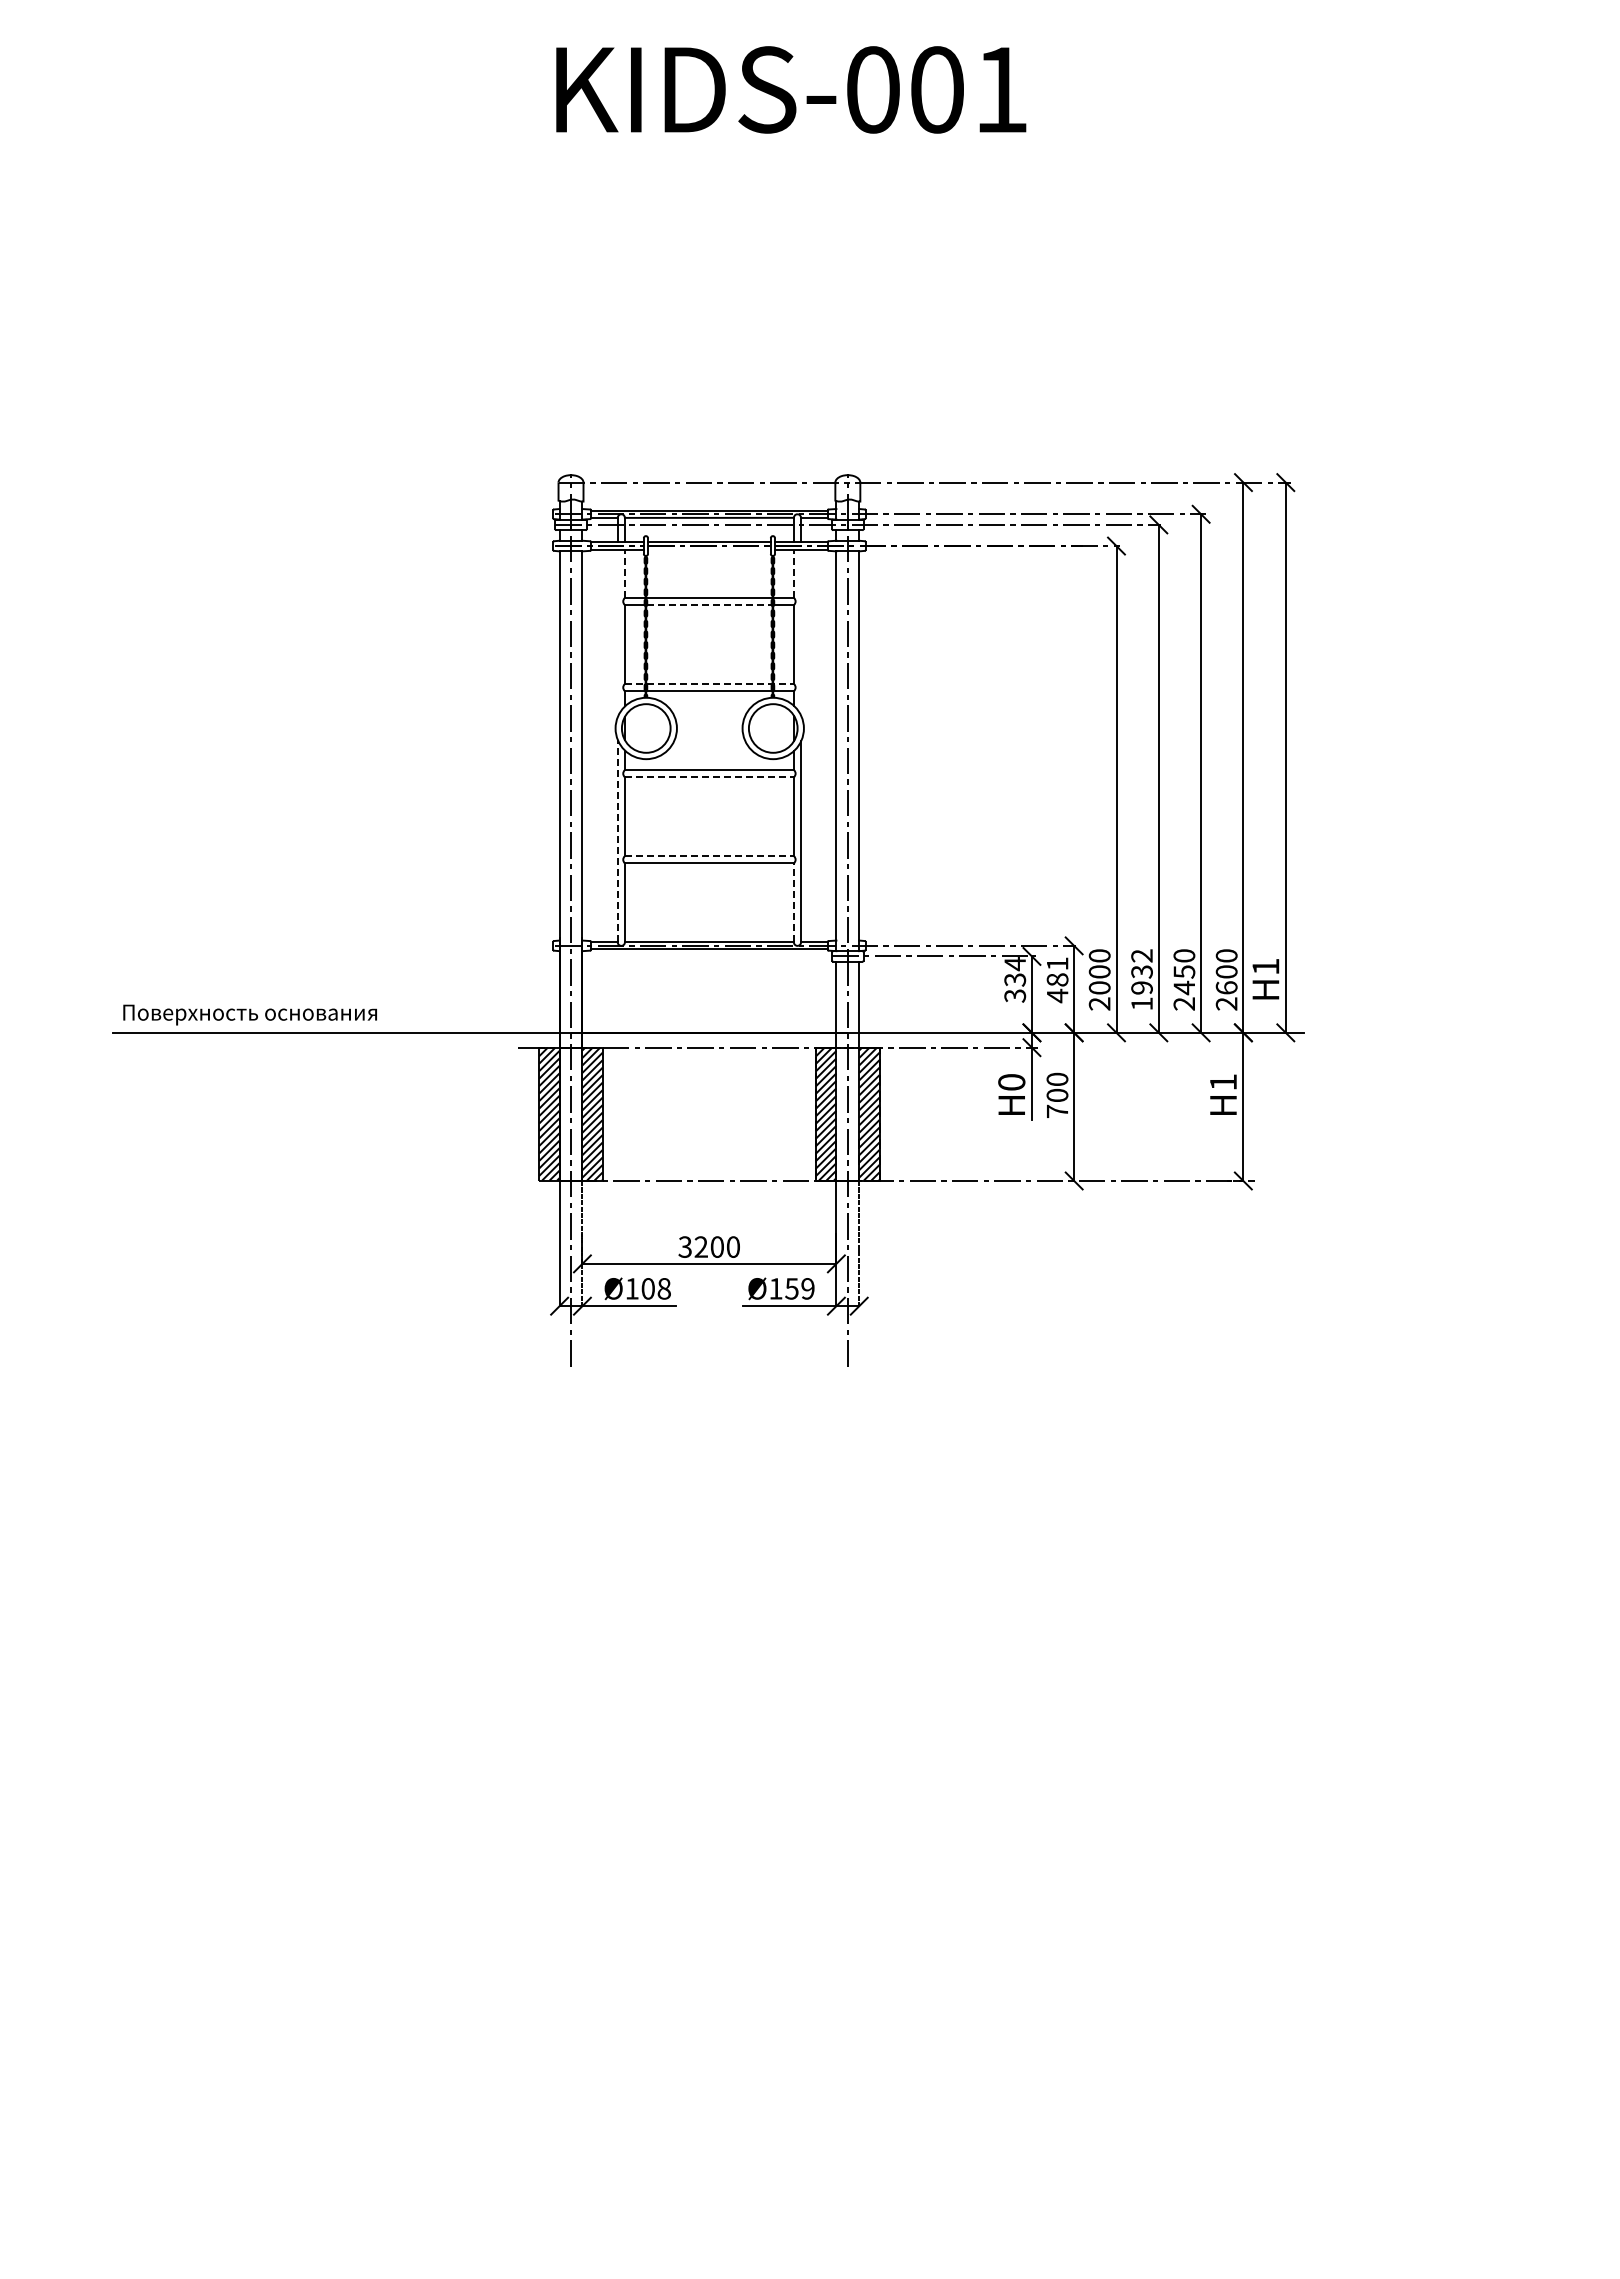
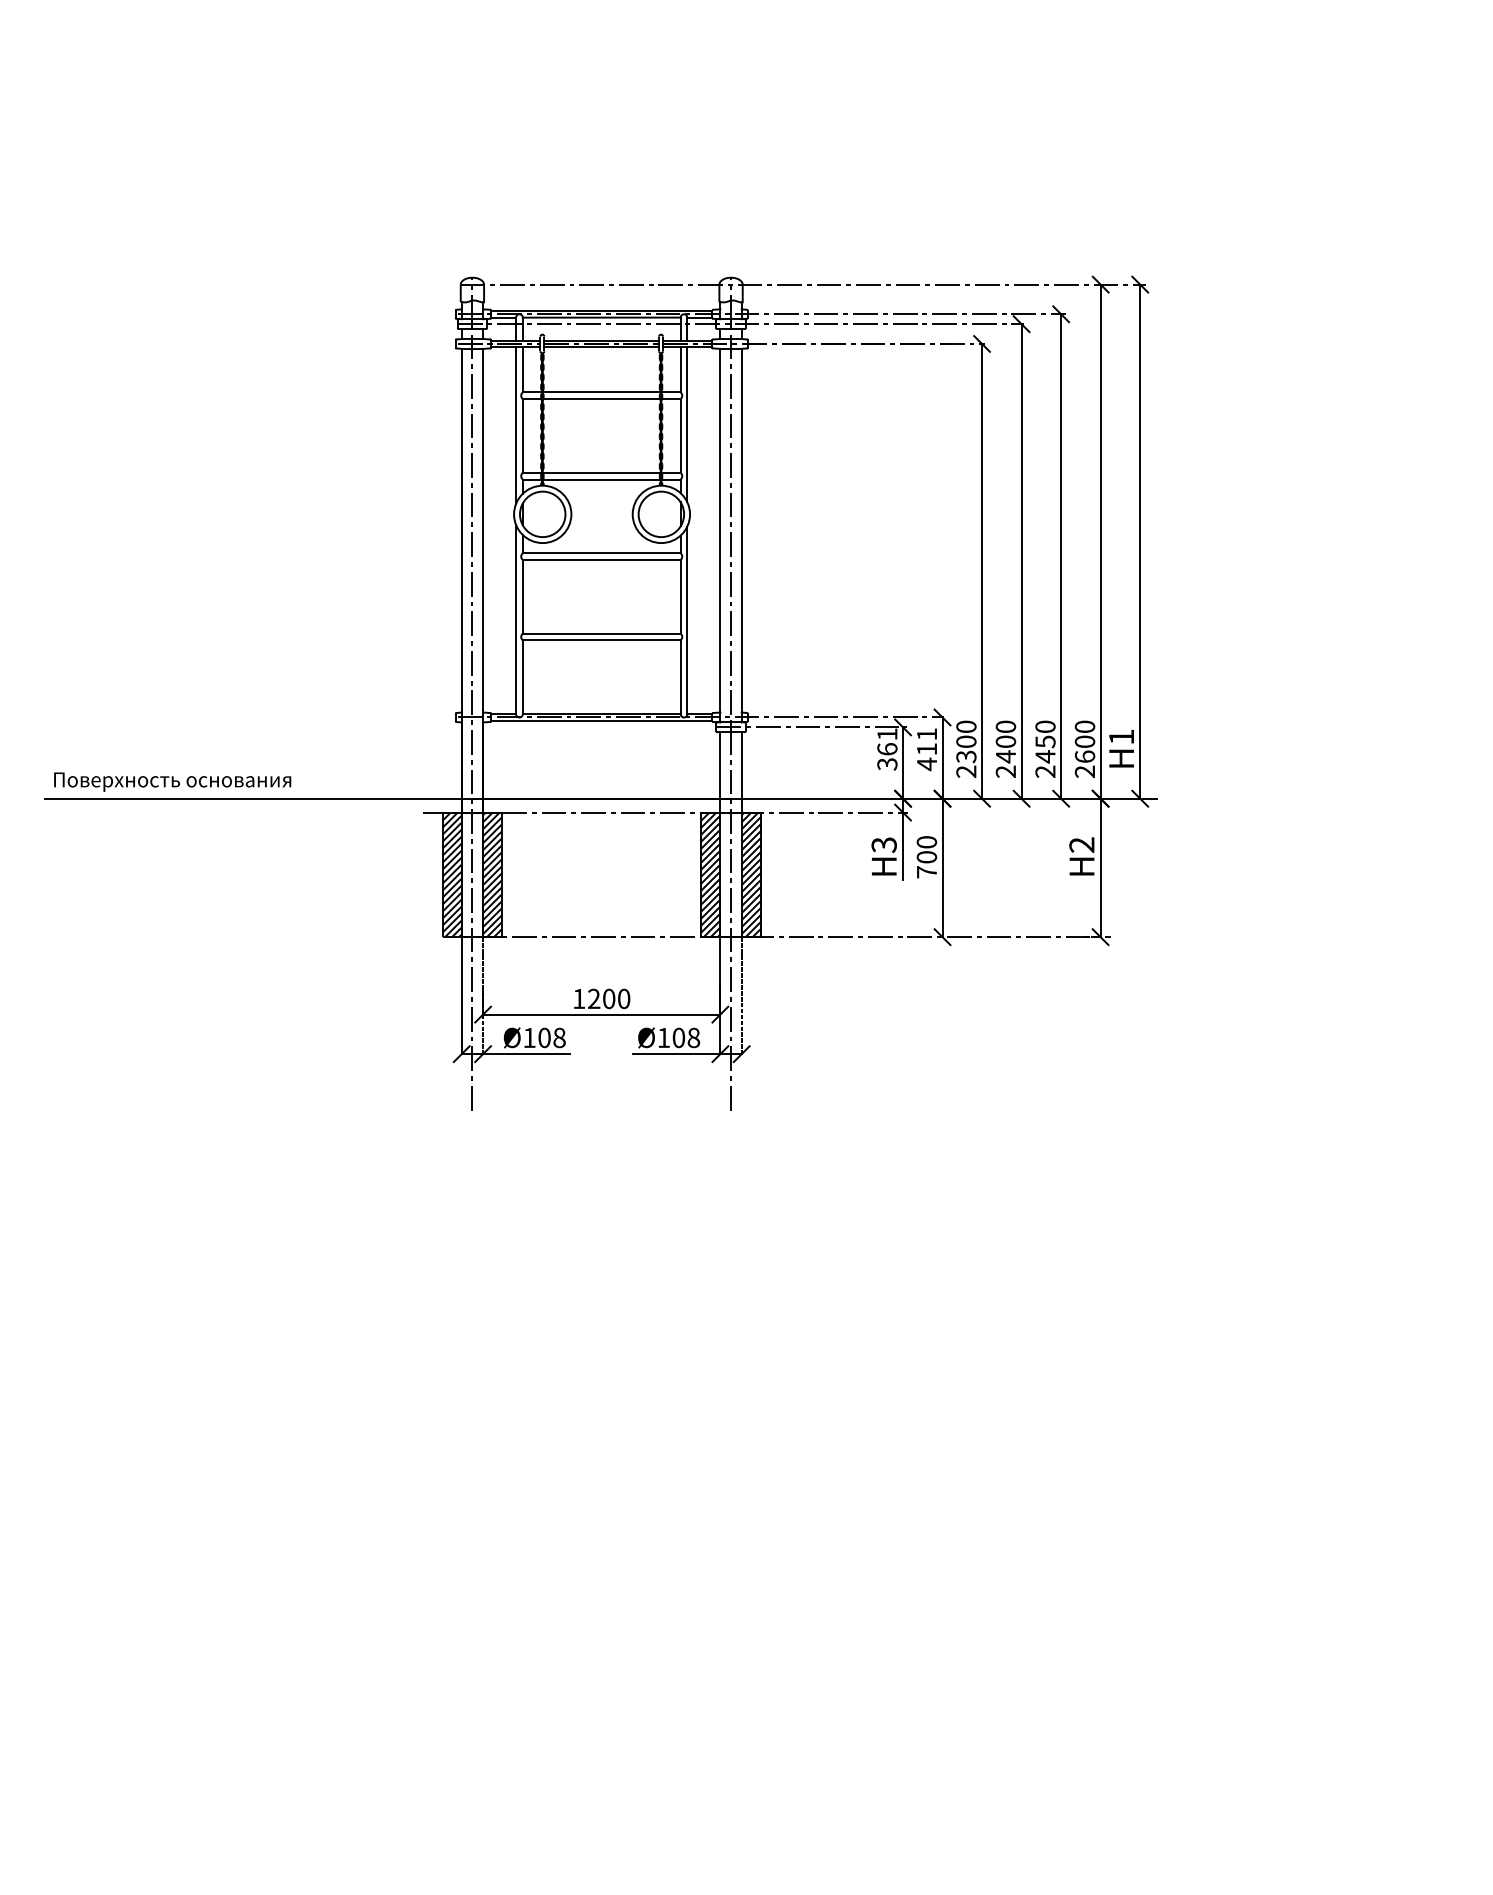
line: (709, 549) -> (601, 347), added
line: (624, 573) -> (522, 369), dashed -> solid
line: (793, 573) -> (680, 369), dashed -> solid
line: (709, 605) -> (601, 399), dashed -> solid
line: (801, 632) -> (687, 424), added
line: (617, 633) -> (515, 425), added
line: (709, 684) -> (601, 473), dashed -> solid
line: (709, 777) -> (601, 560), dashed -> solid
line: (617, 840) -> (515, 619), dashed -> solid
line: (709, 856) -> (601, 633), dashed -> solid
line: (793, 902) -> (680, 676), dashed -> solid
text: (1015, 971) -> (887, 741), 334 -> 361
text: (1057, 979) -> (926, 748), 481 -> 411
text: (1141, 979) -> (1005, 748), 1932 -> 2400
text: (1099, 987) -> (966, 756), 2000 -> 2300
text: (1011, 1082) -> (883, 845), H0 -> H3
text: (1222, 1082) -> (1081, 845), H1 -> H2
text: (684, 1246) -> (578, 998), 3200 -> 1200
text: (799, 1288) -> (685, 1037), Ø159 -> Ø108

